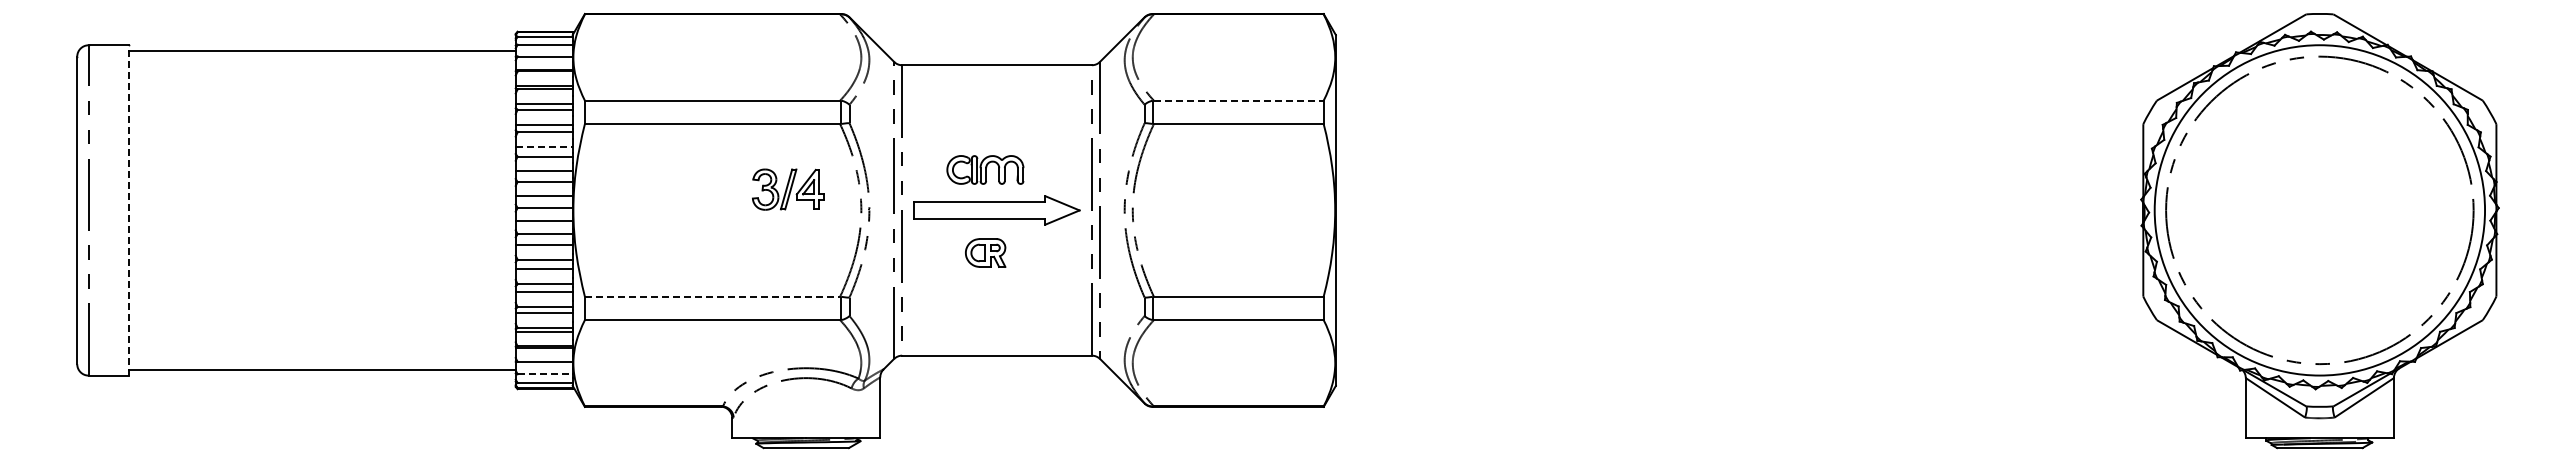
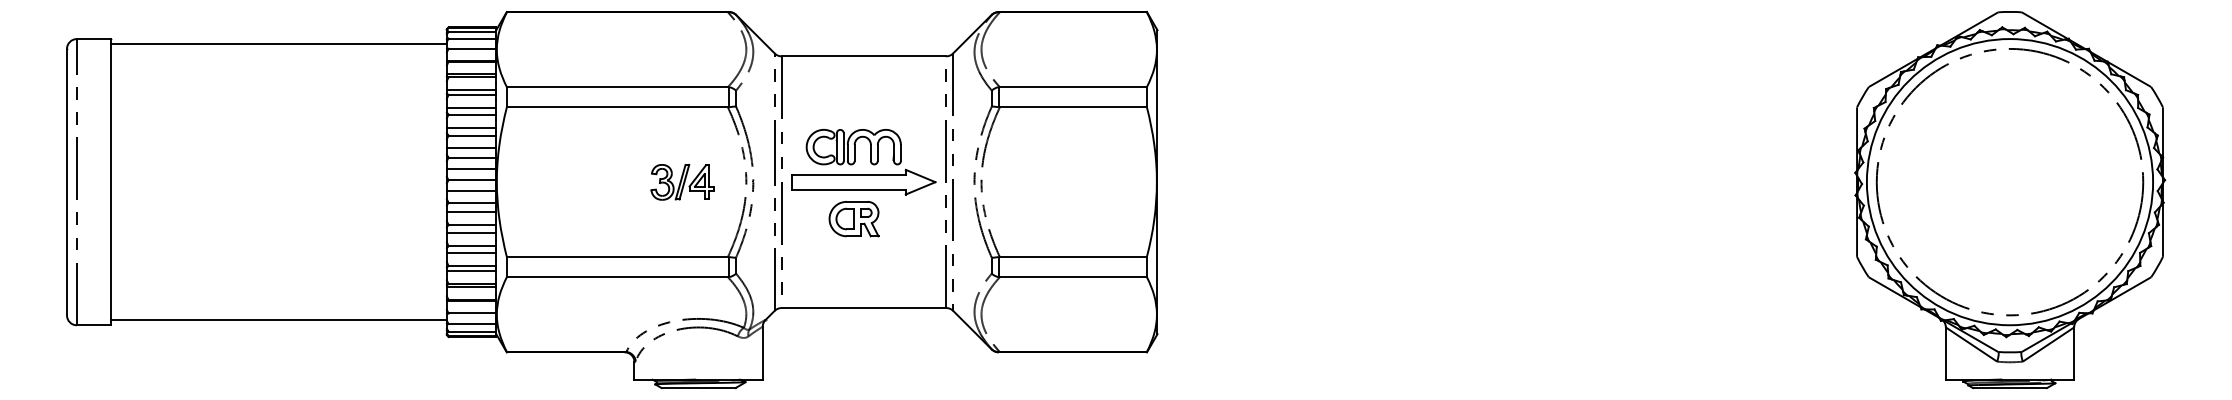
line: (1238, 100) -> (1073, 86), dashed -> solid
line: (544, 147) -> (471, 127), dashed -> solid
part: (985, 169) -> (853, 146), size x1.43
part: (788, 189) -> (682, 182), moved
line: (128, 209) -> (111, 181), dashed -> solid
part: (985, 252) -> (853, 218), size x1.43
line: (712, 296) -> (617, 256), dashed -> solid
line: (545, 374) -> (472, 324), dashed -> solid

